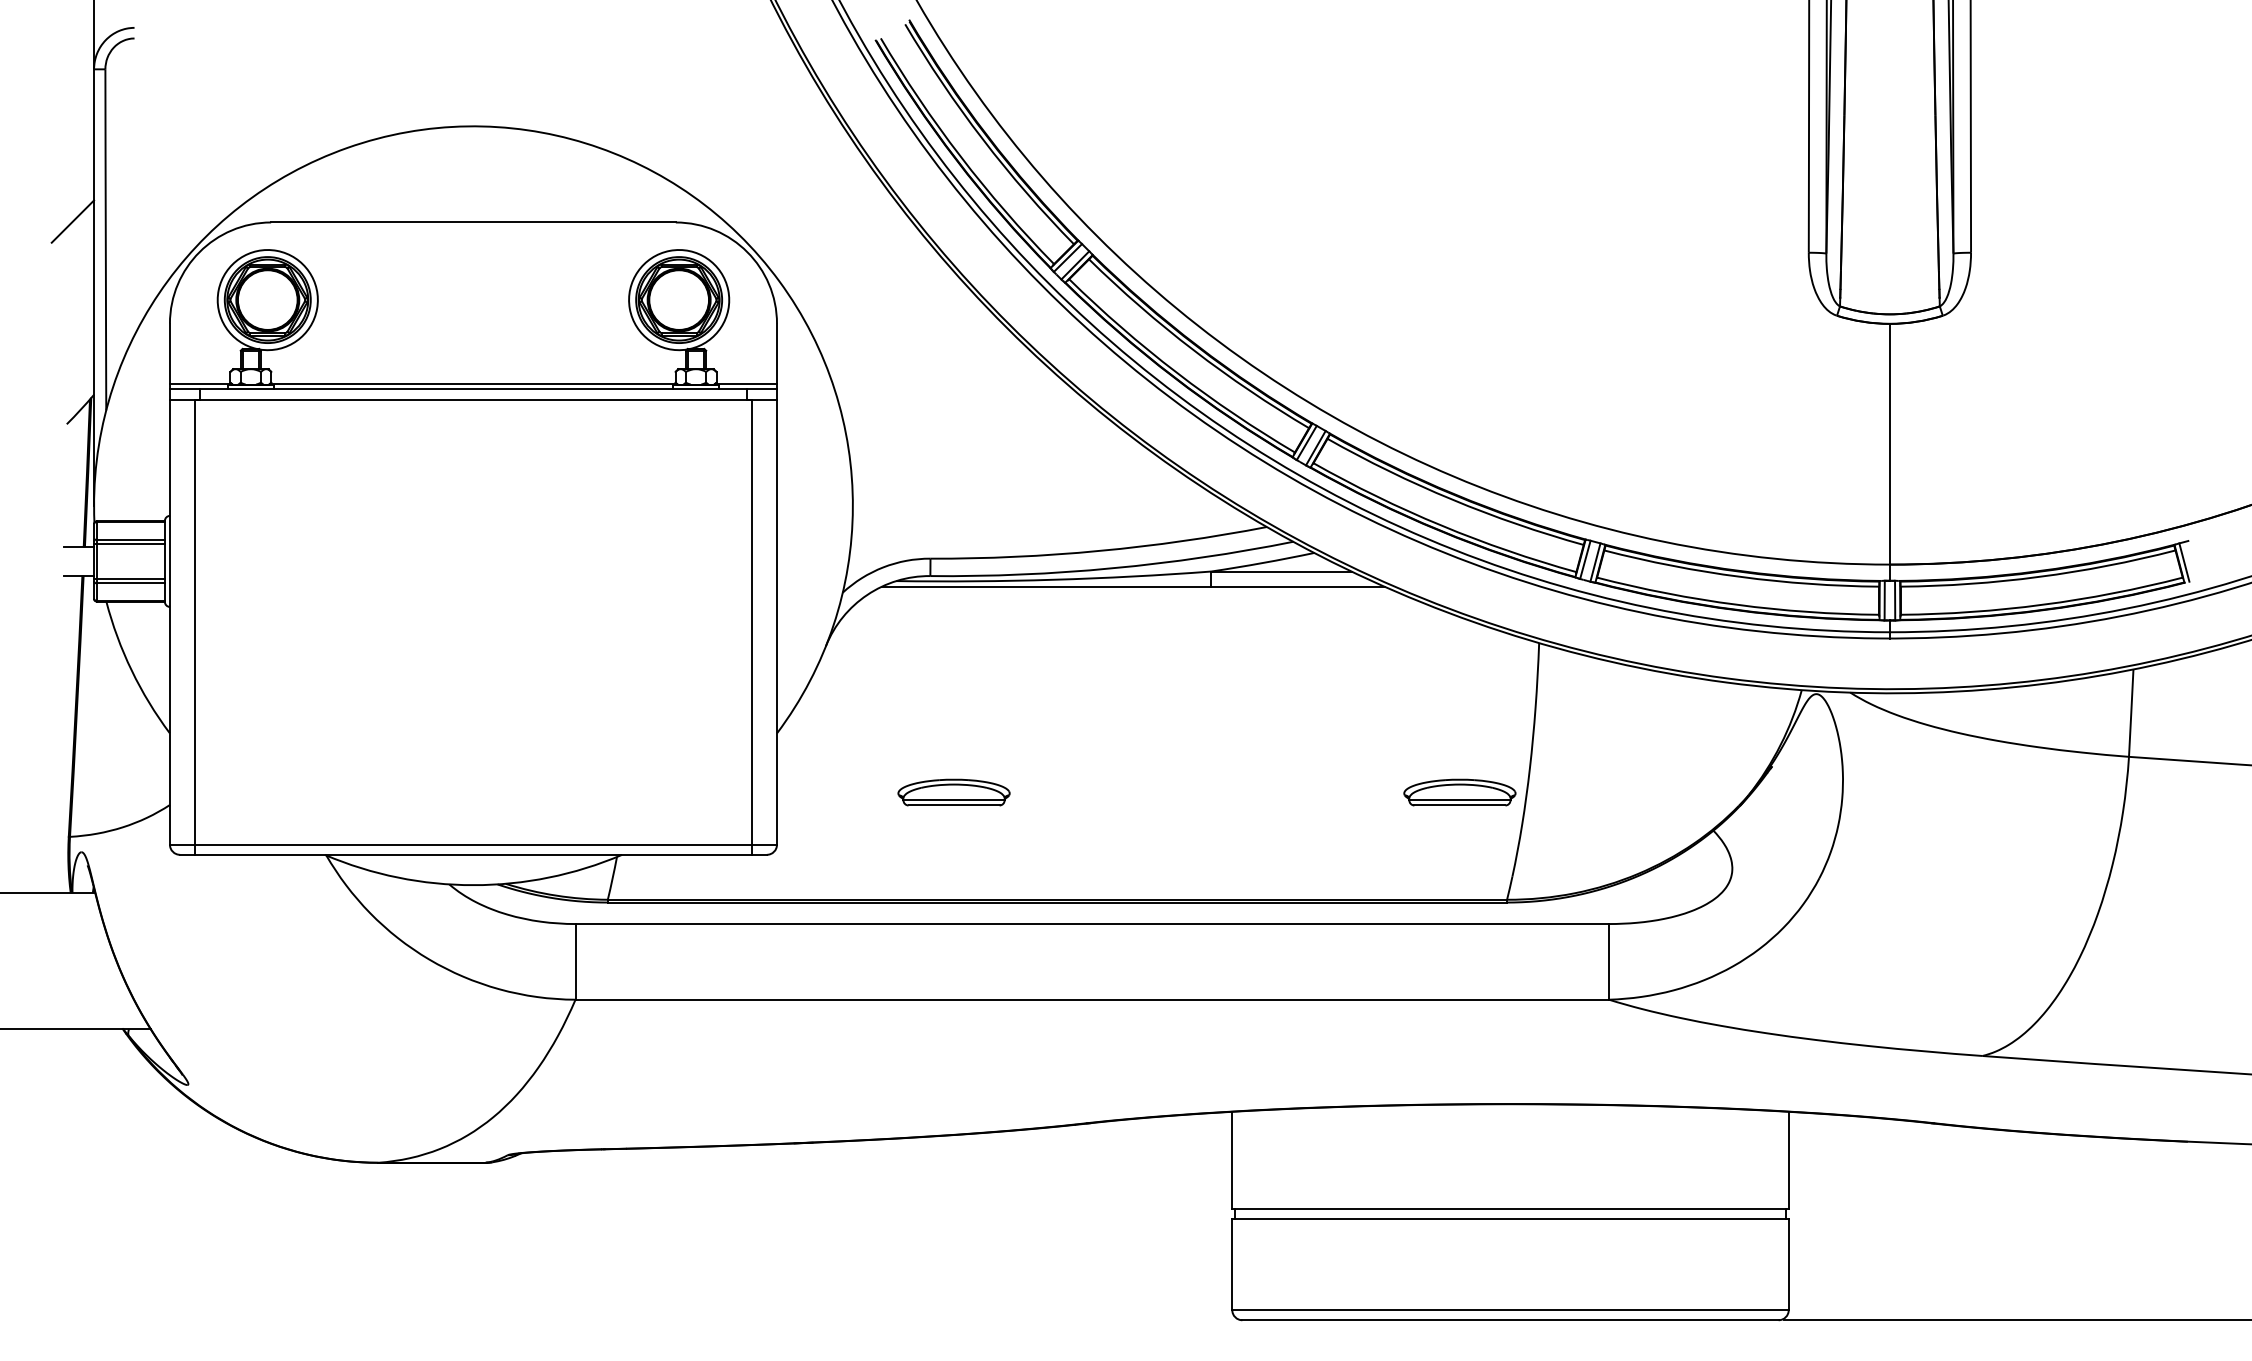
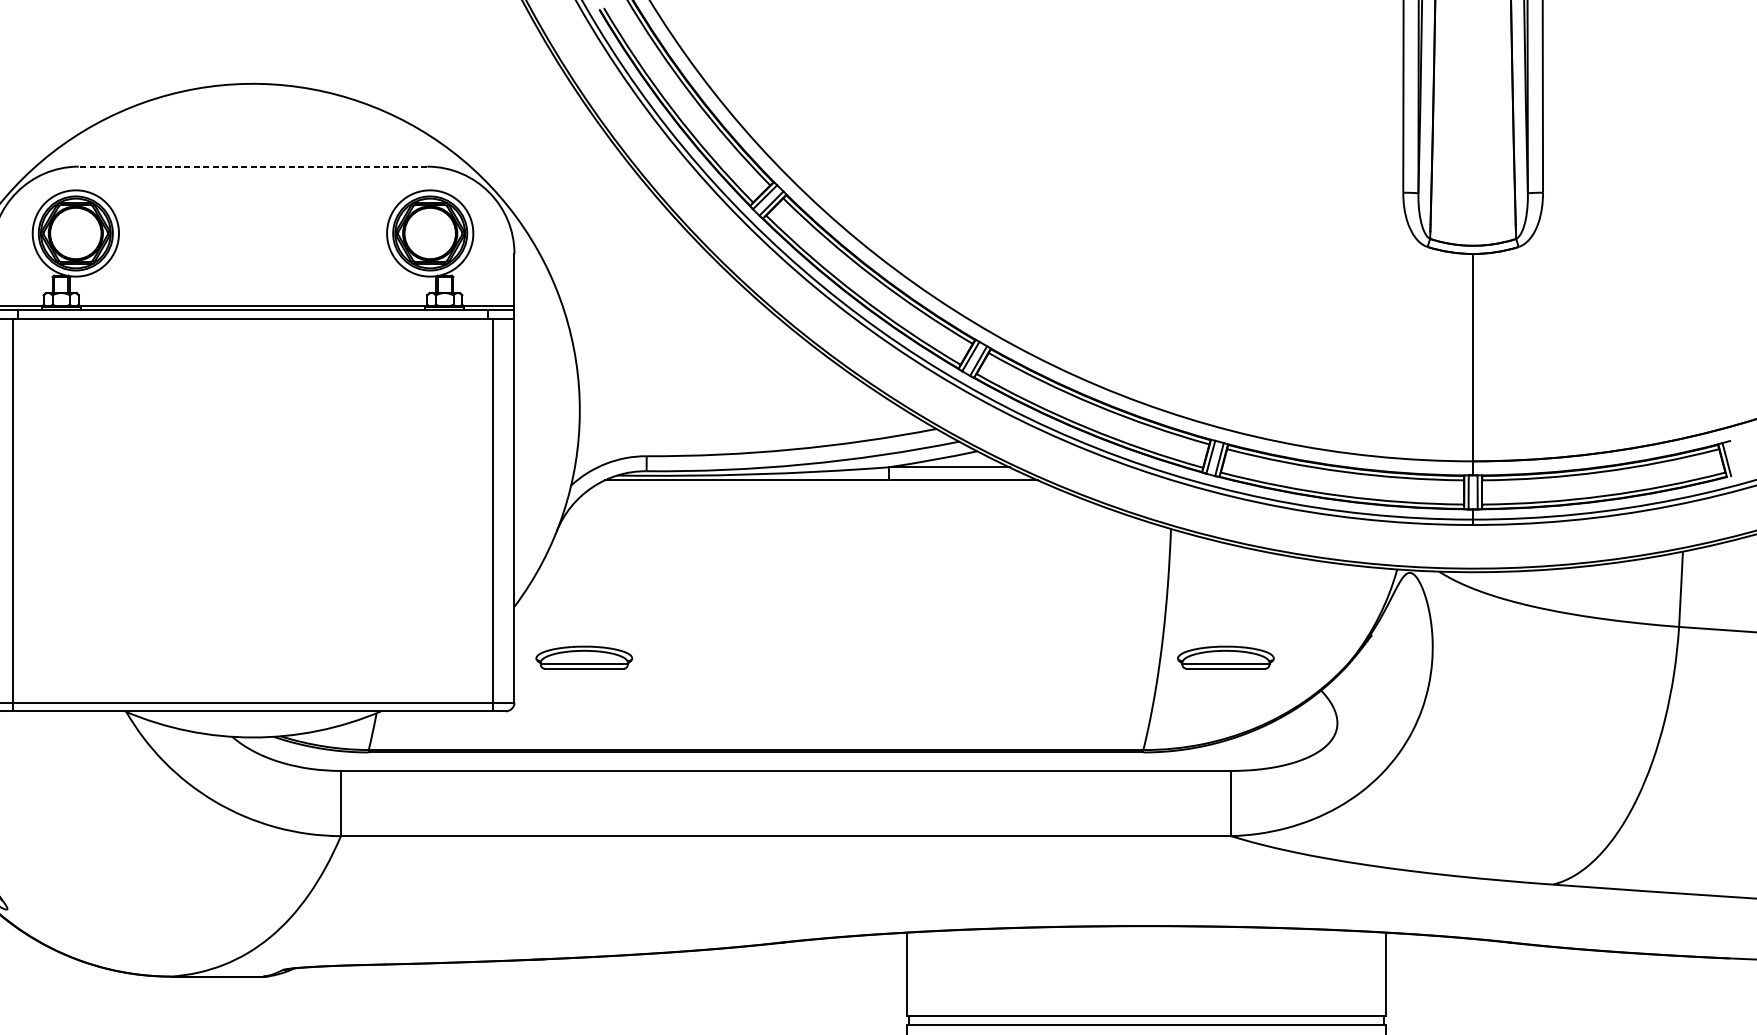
line: (472, 222) -> (252, 166), solid -> dashed
part: (953, 792) -> (583, 657), moved
part: (1459, 792) -> (1225, 657), moved

